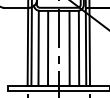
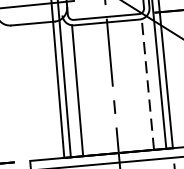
line: (48, 48) -> (94, 89), removed
line: (69, 48) -> (131, 86), removed
line: (79, 48) -> (148, 84), solid -> dashed

